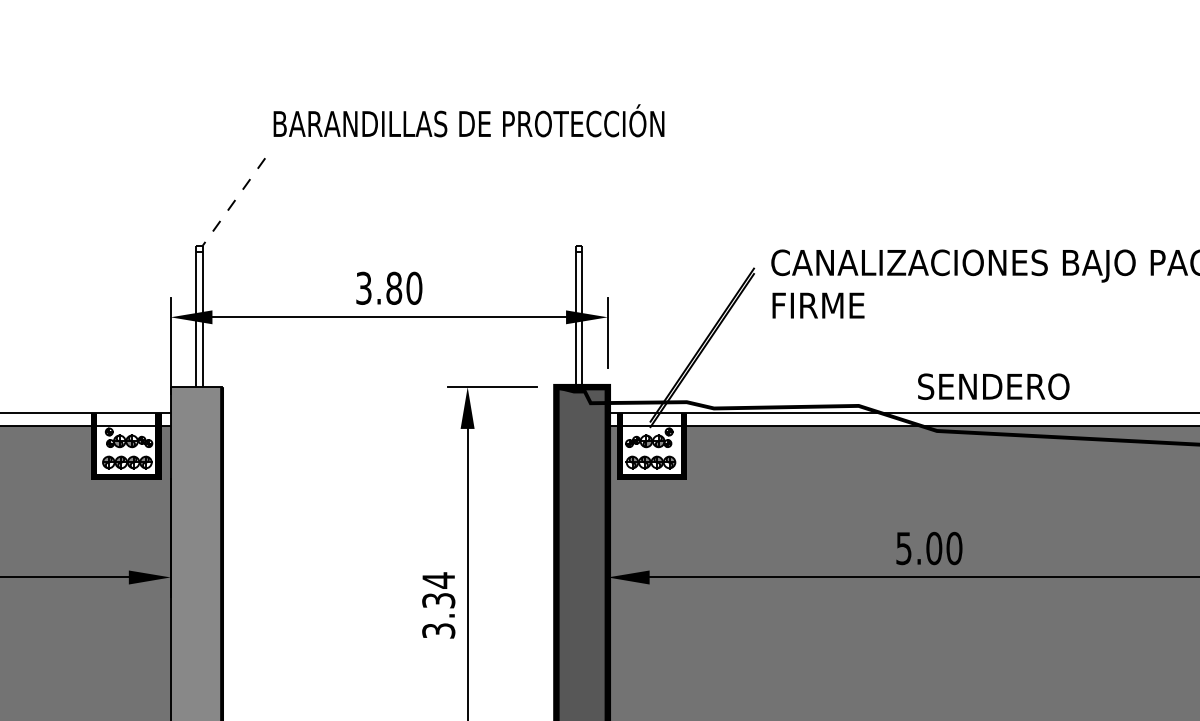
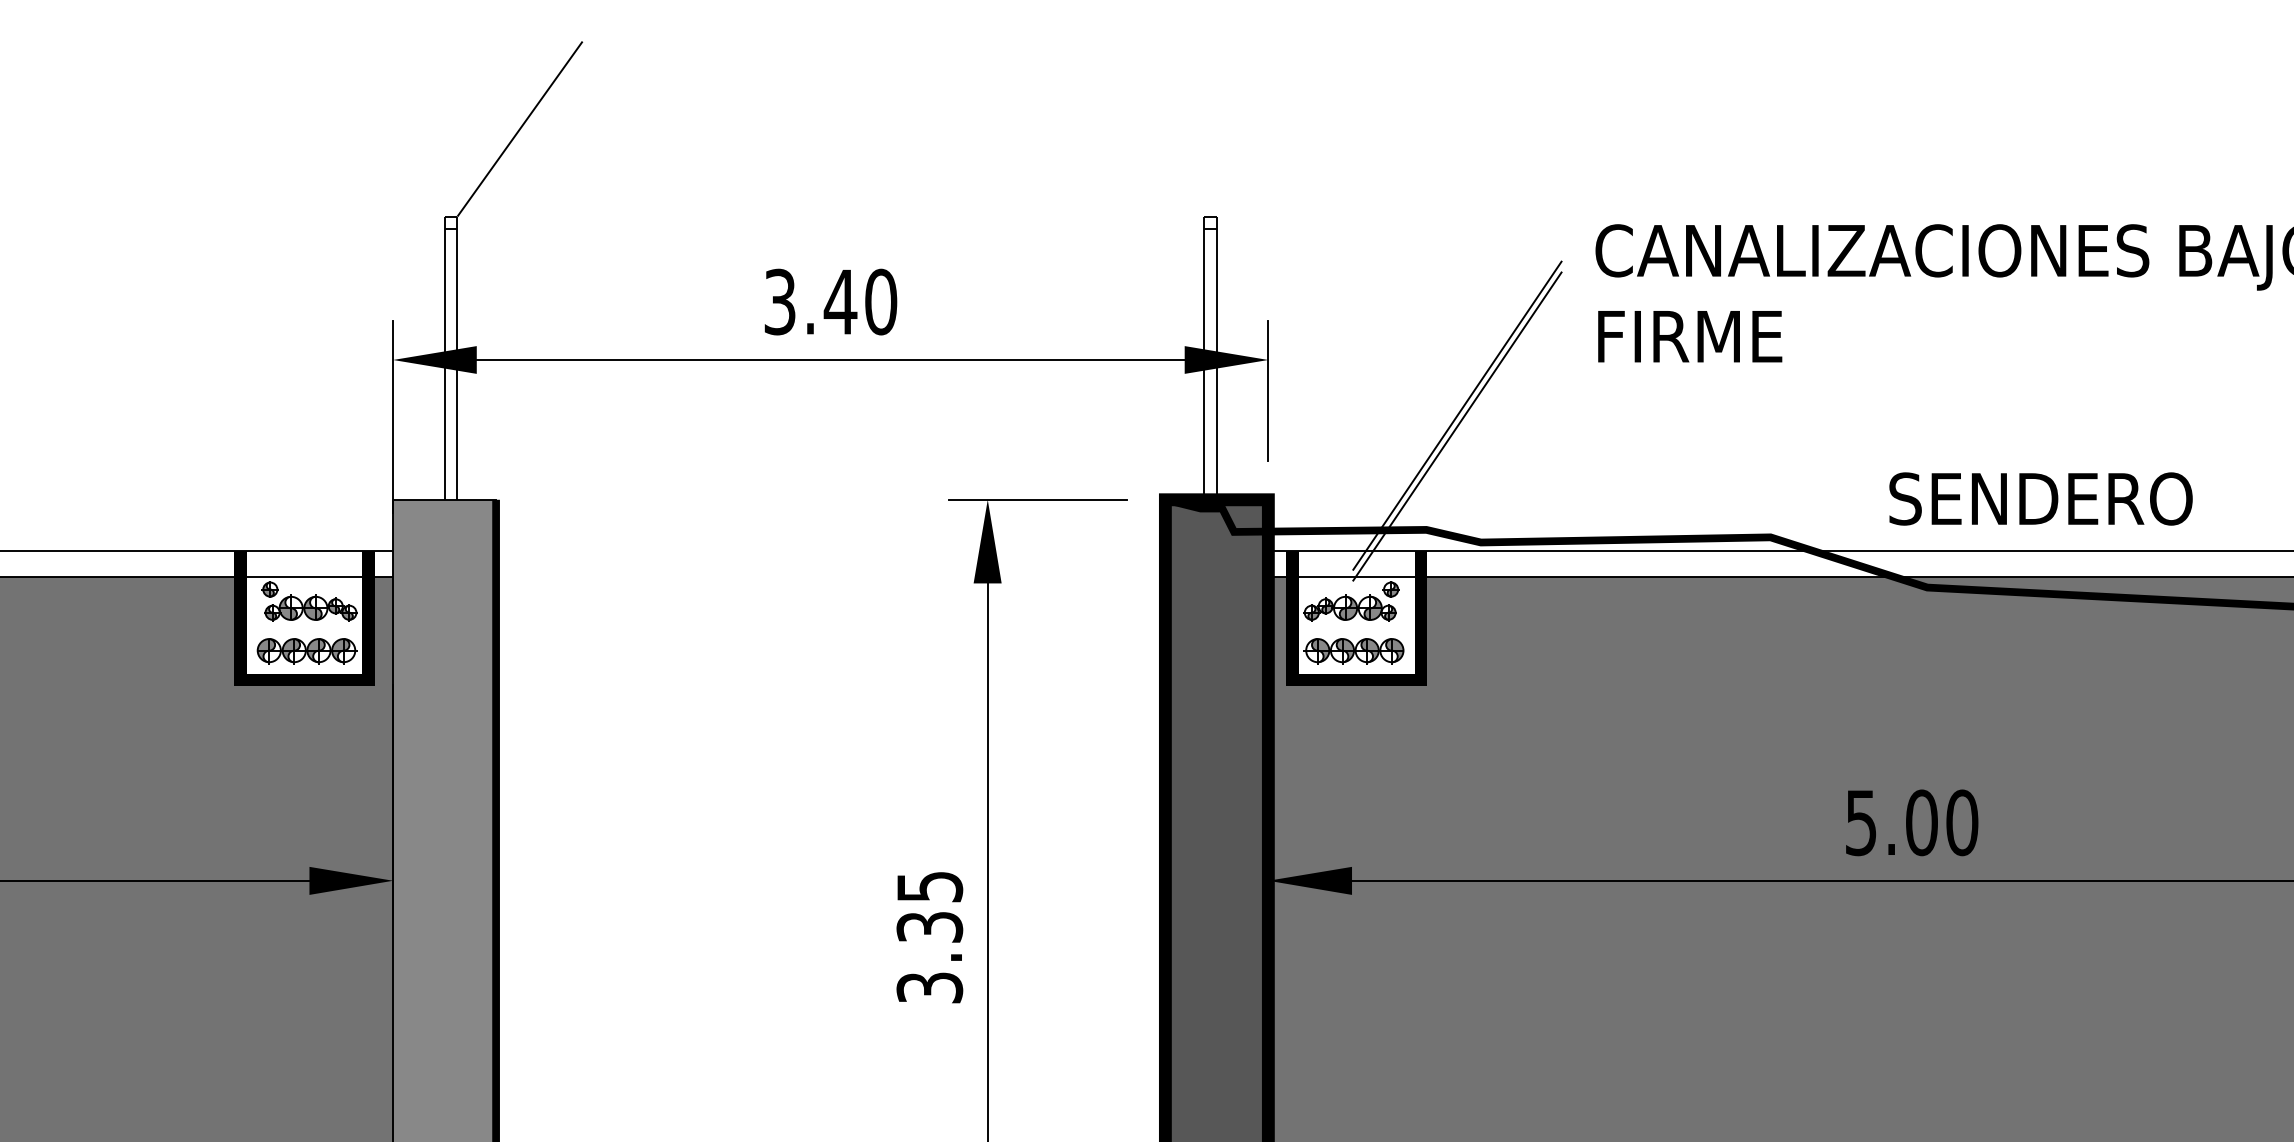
line: (234, 201) -> (520, 128), dashed -> solid
text: (393, 287) -> (839, 300), 3.80 -> 3.40
text: (438, 580) -> (929, 886), 3.34 -> 3.35

